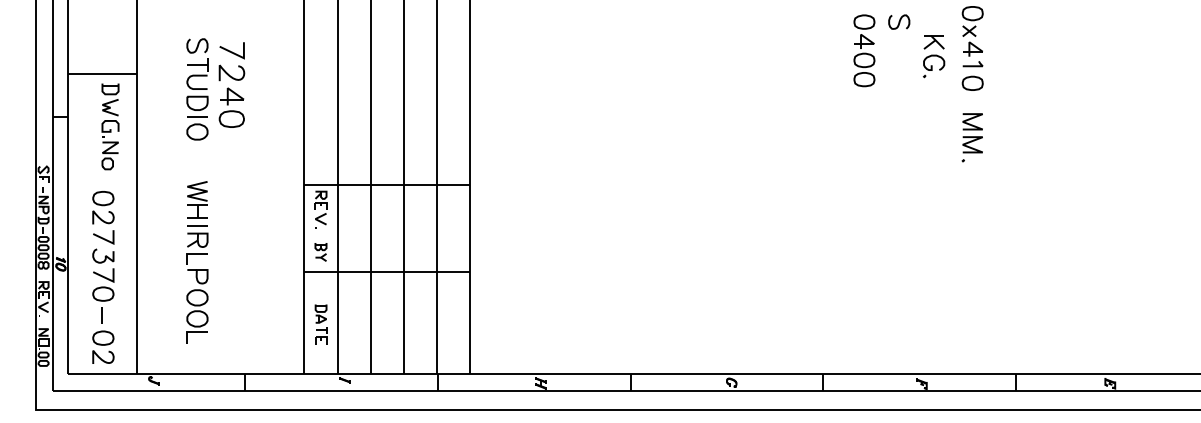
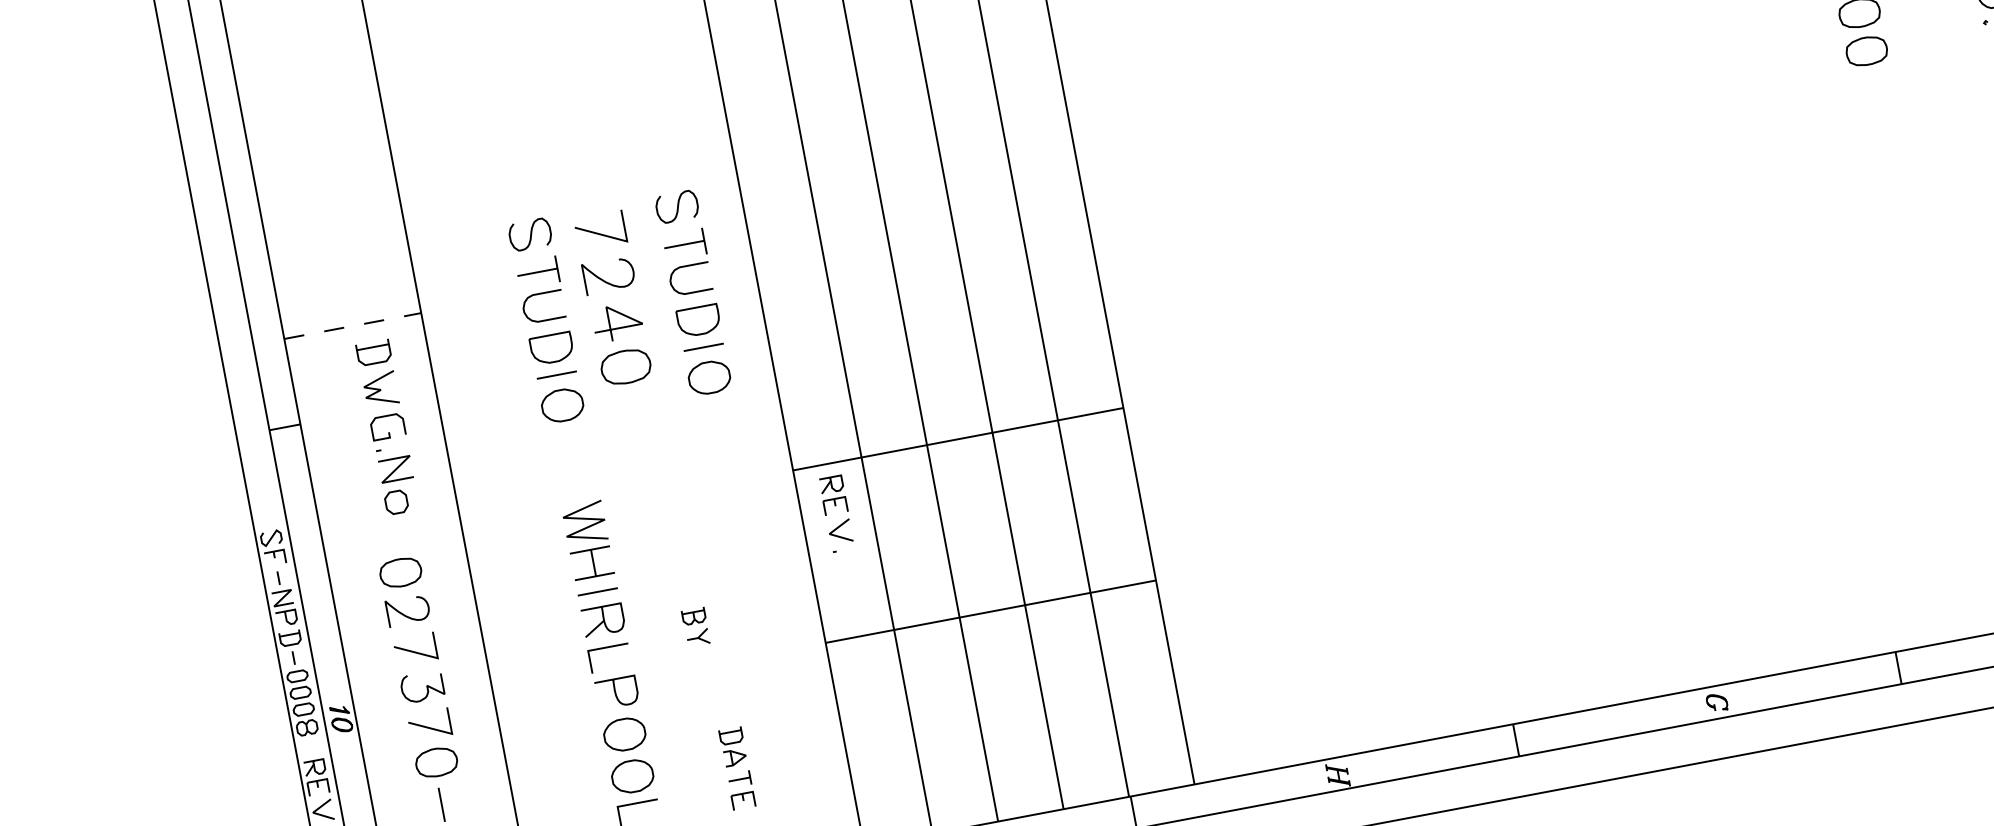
line: (103, 74) -> (354, 326), solid -> dashed
part: (271, 89) -> (693, 293), added
part: (320, 252) -> (695, 628), moved
part: (320, 324) -> (736, 768), moved

